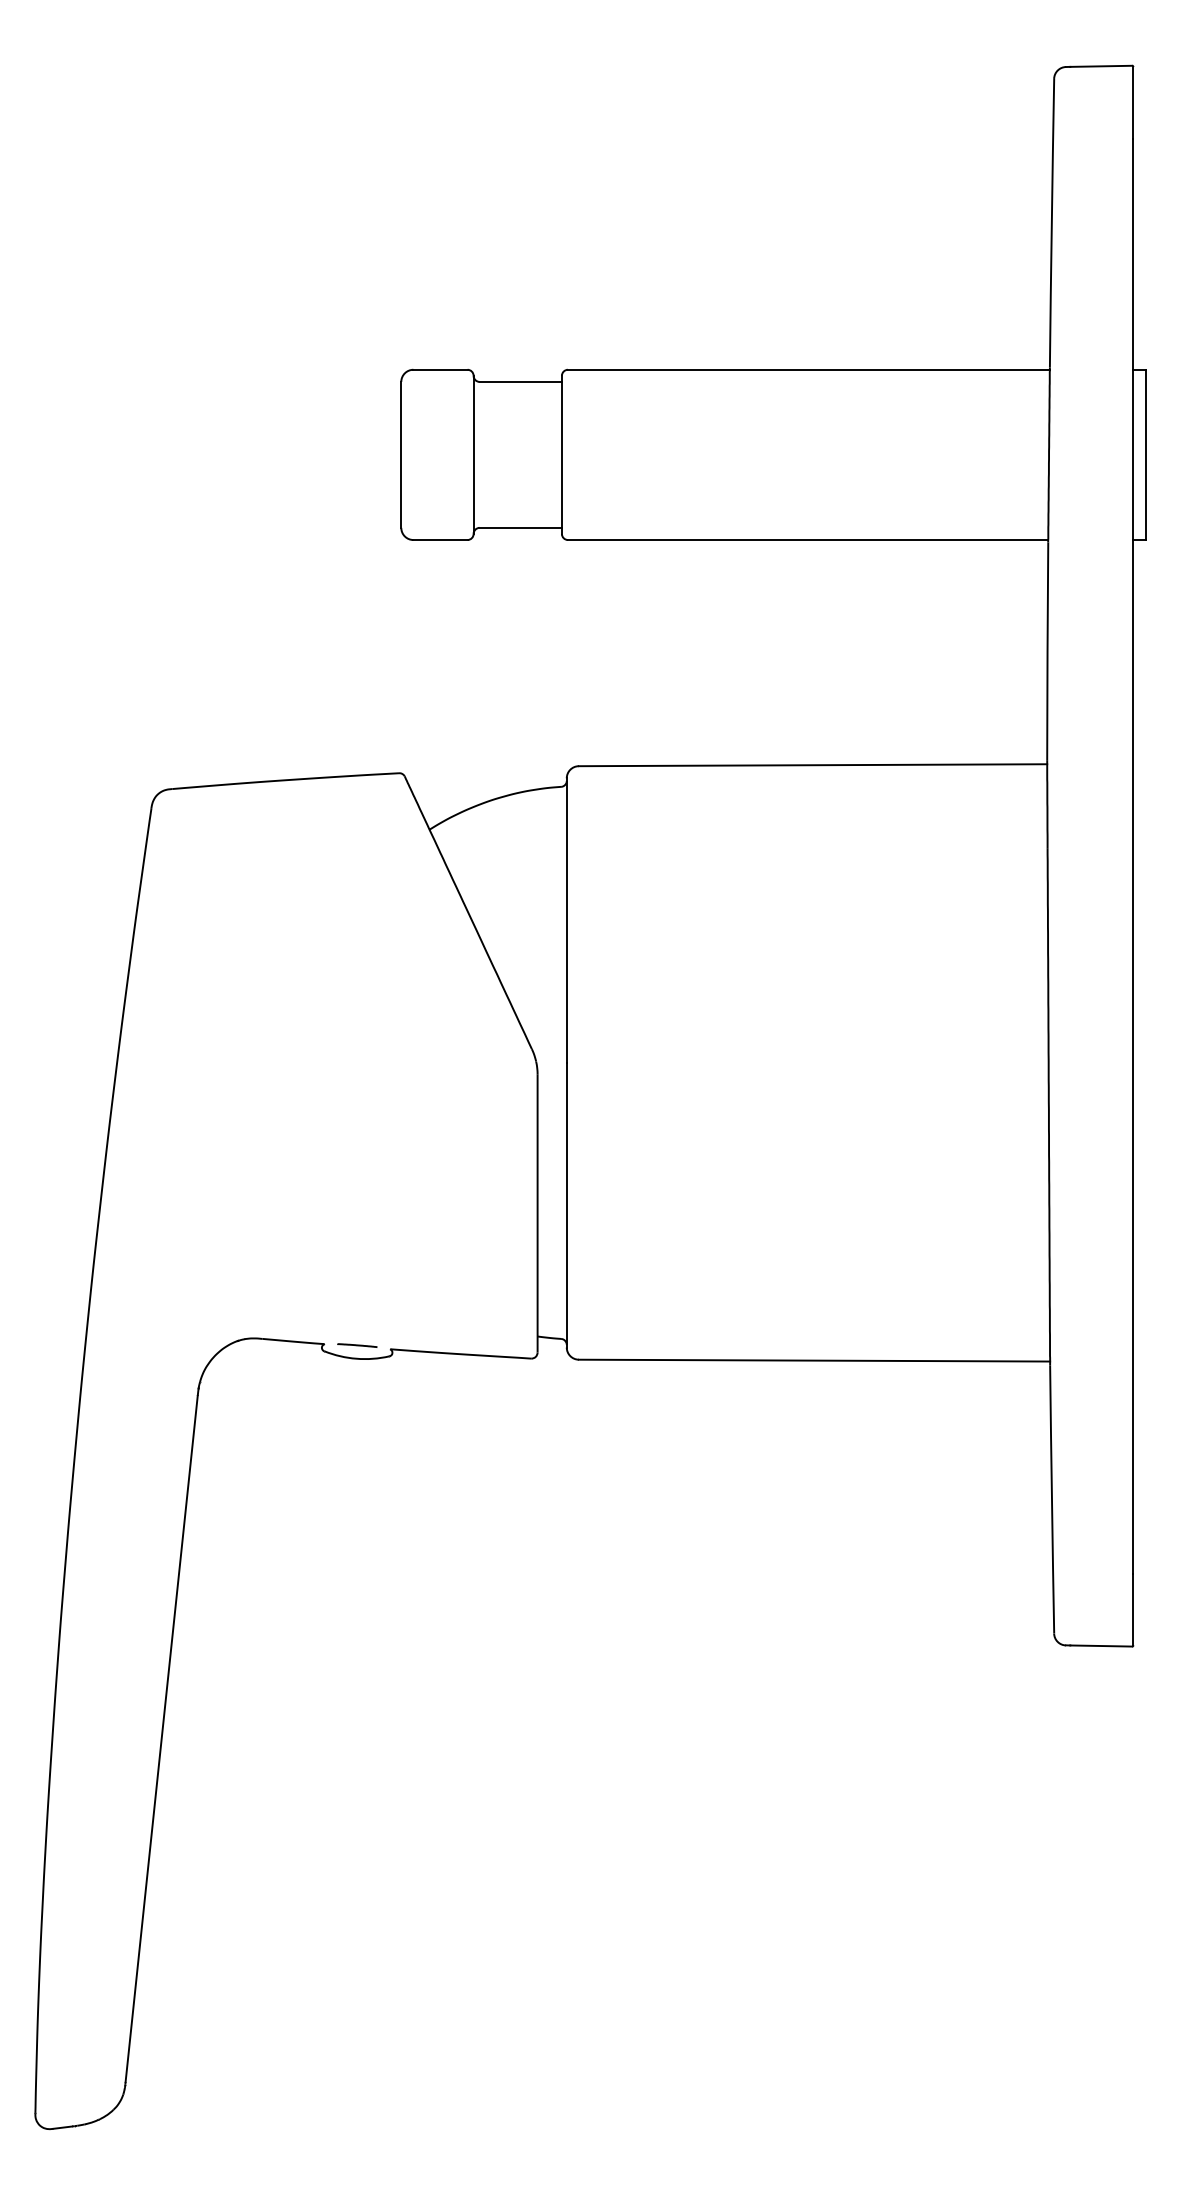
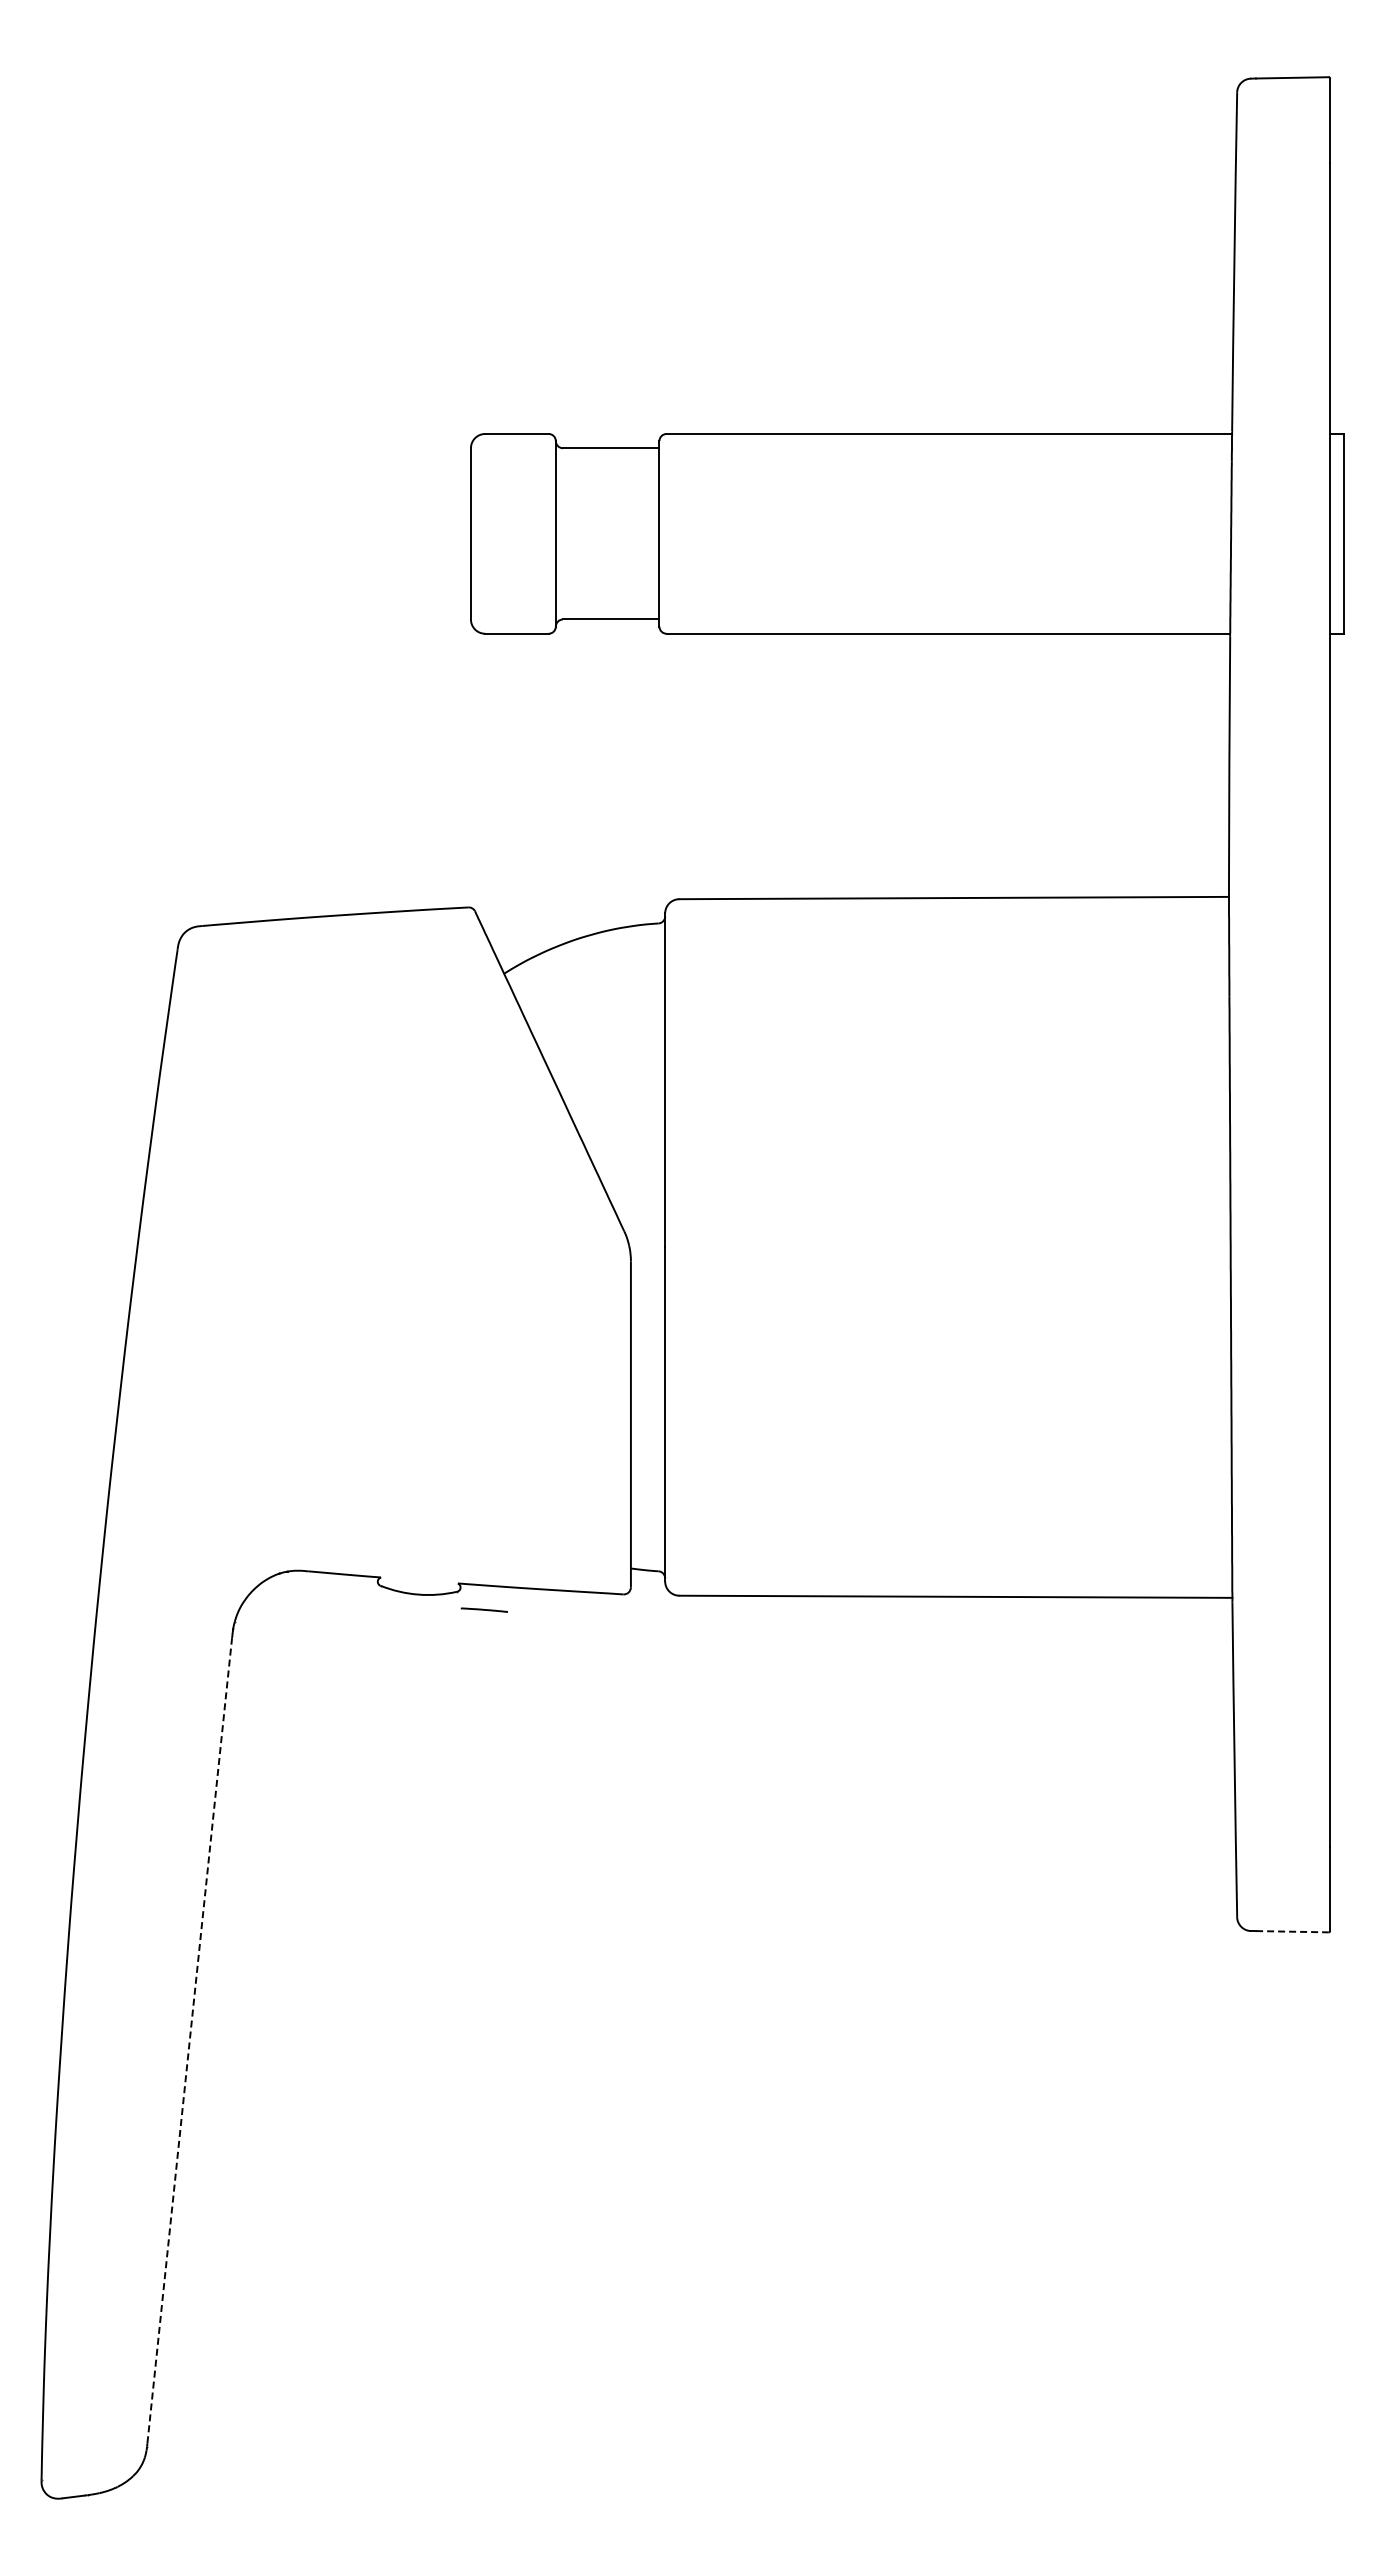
line: (356, 1345) -> (483, 1609), moved
line: (1101, 1645) -> (1292, 1931), solid -> dashed
line: (161, 1738) -> (189, 2040), solid -> dashed

